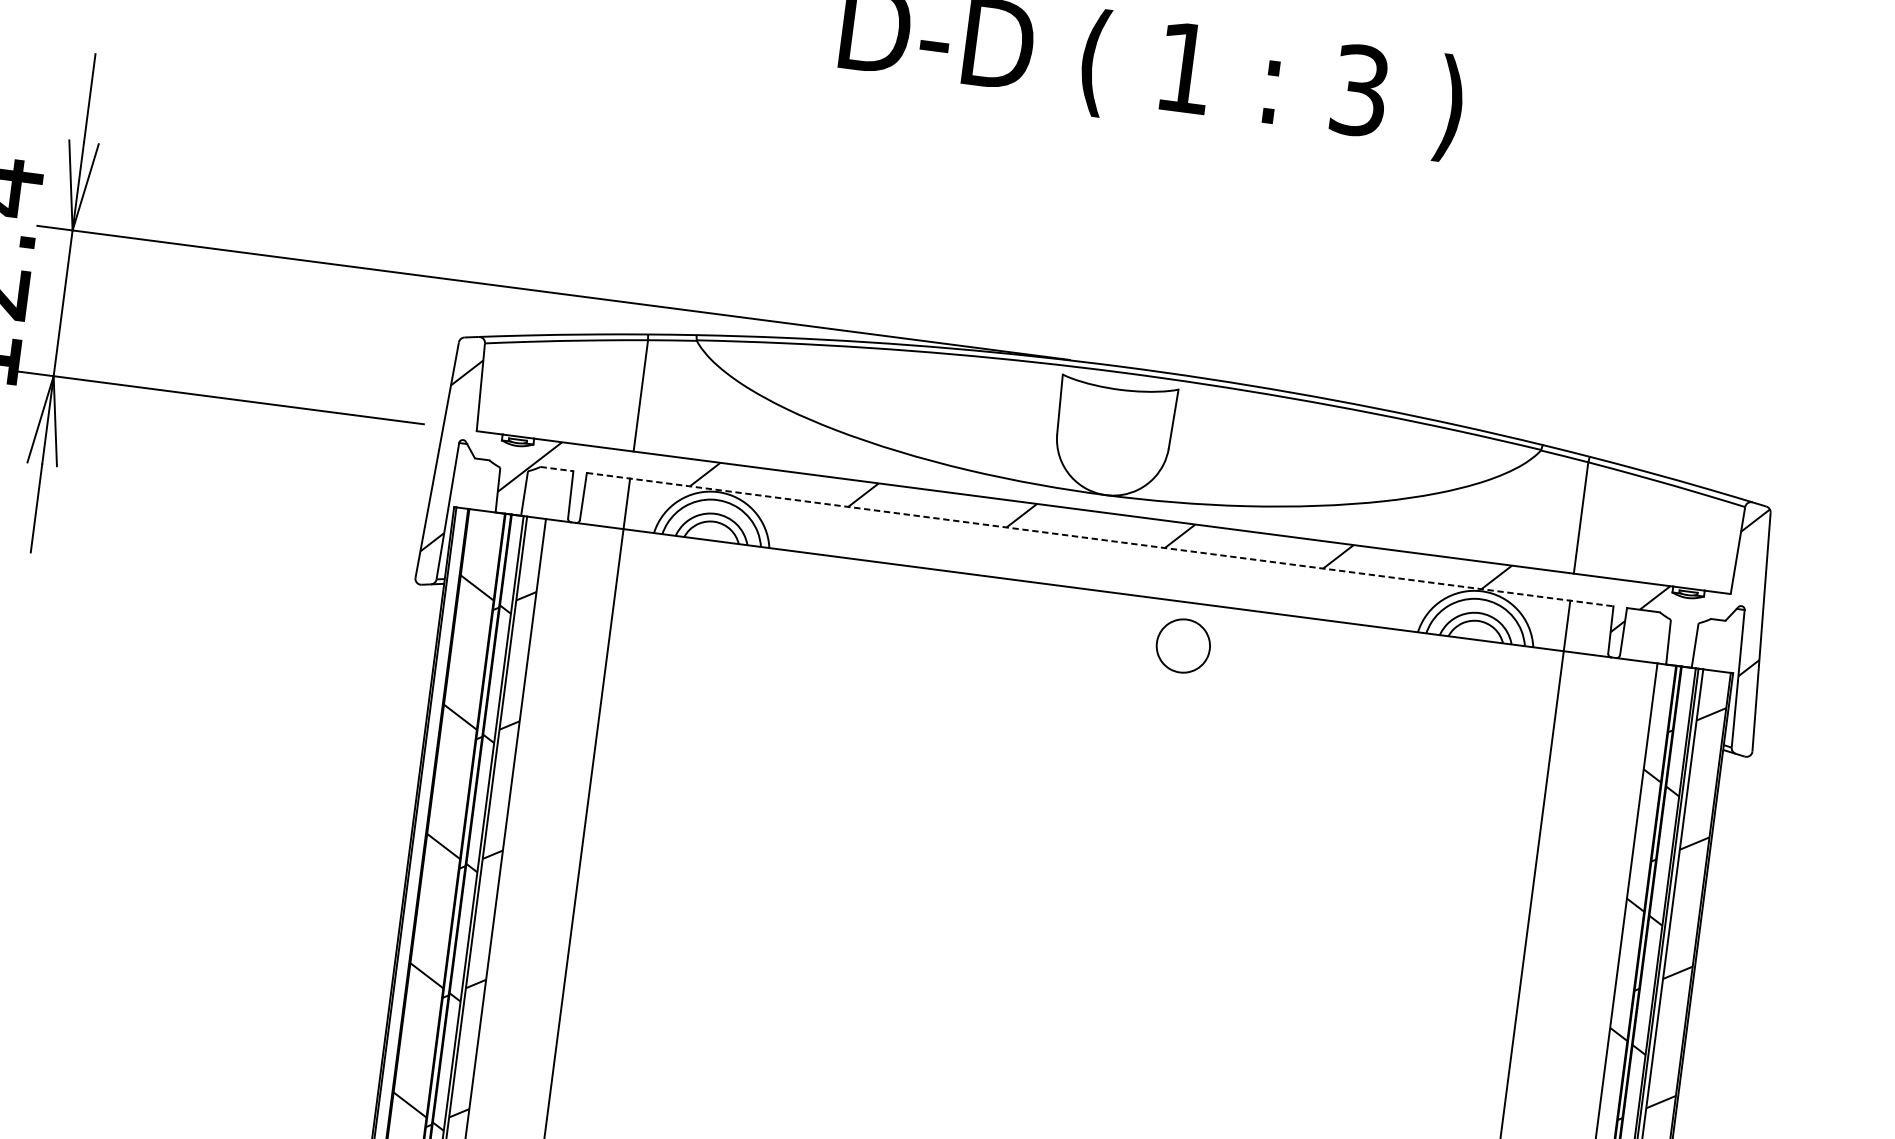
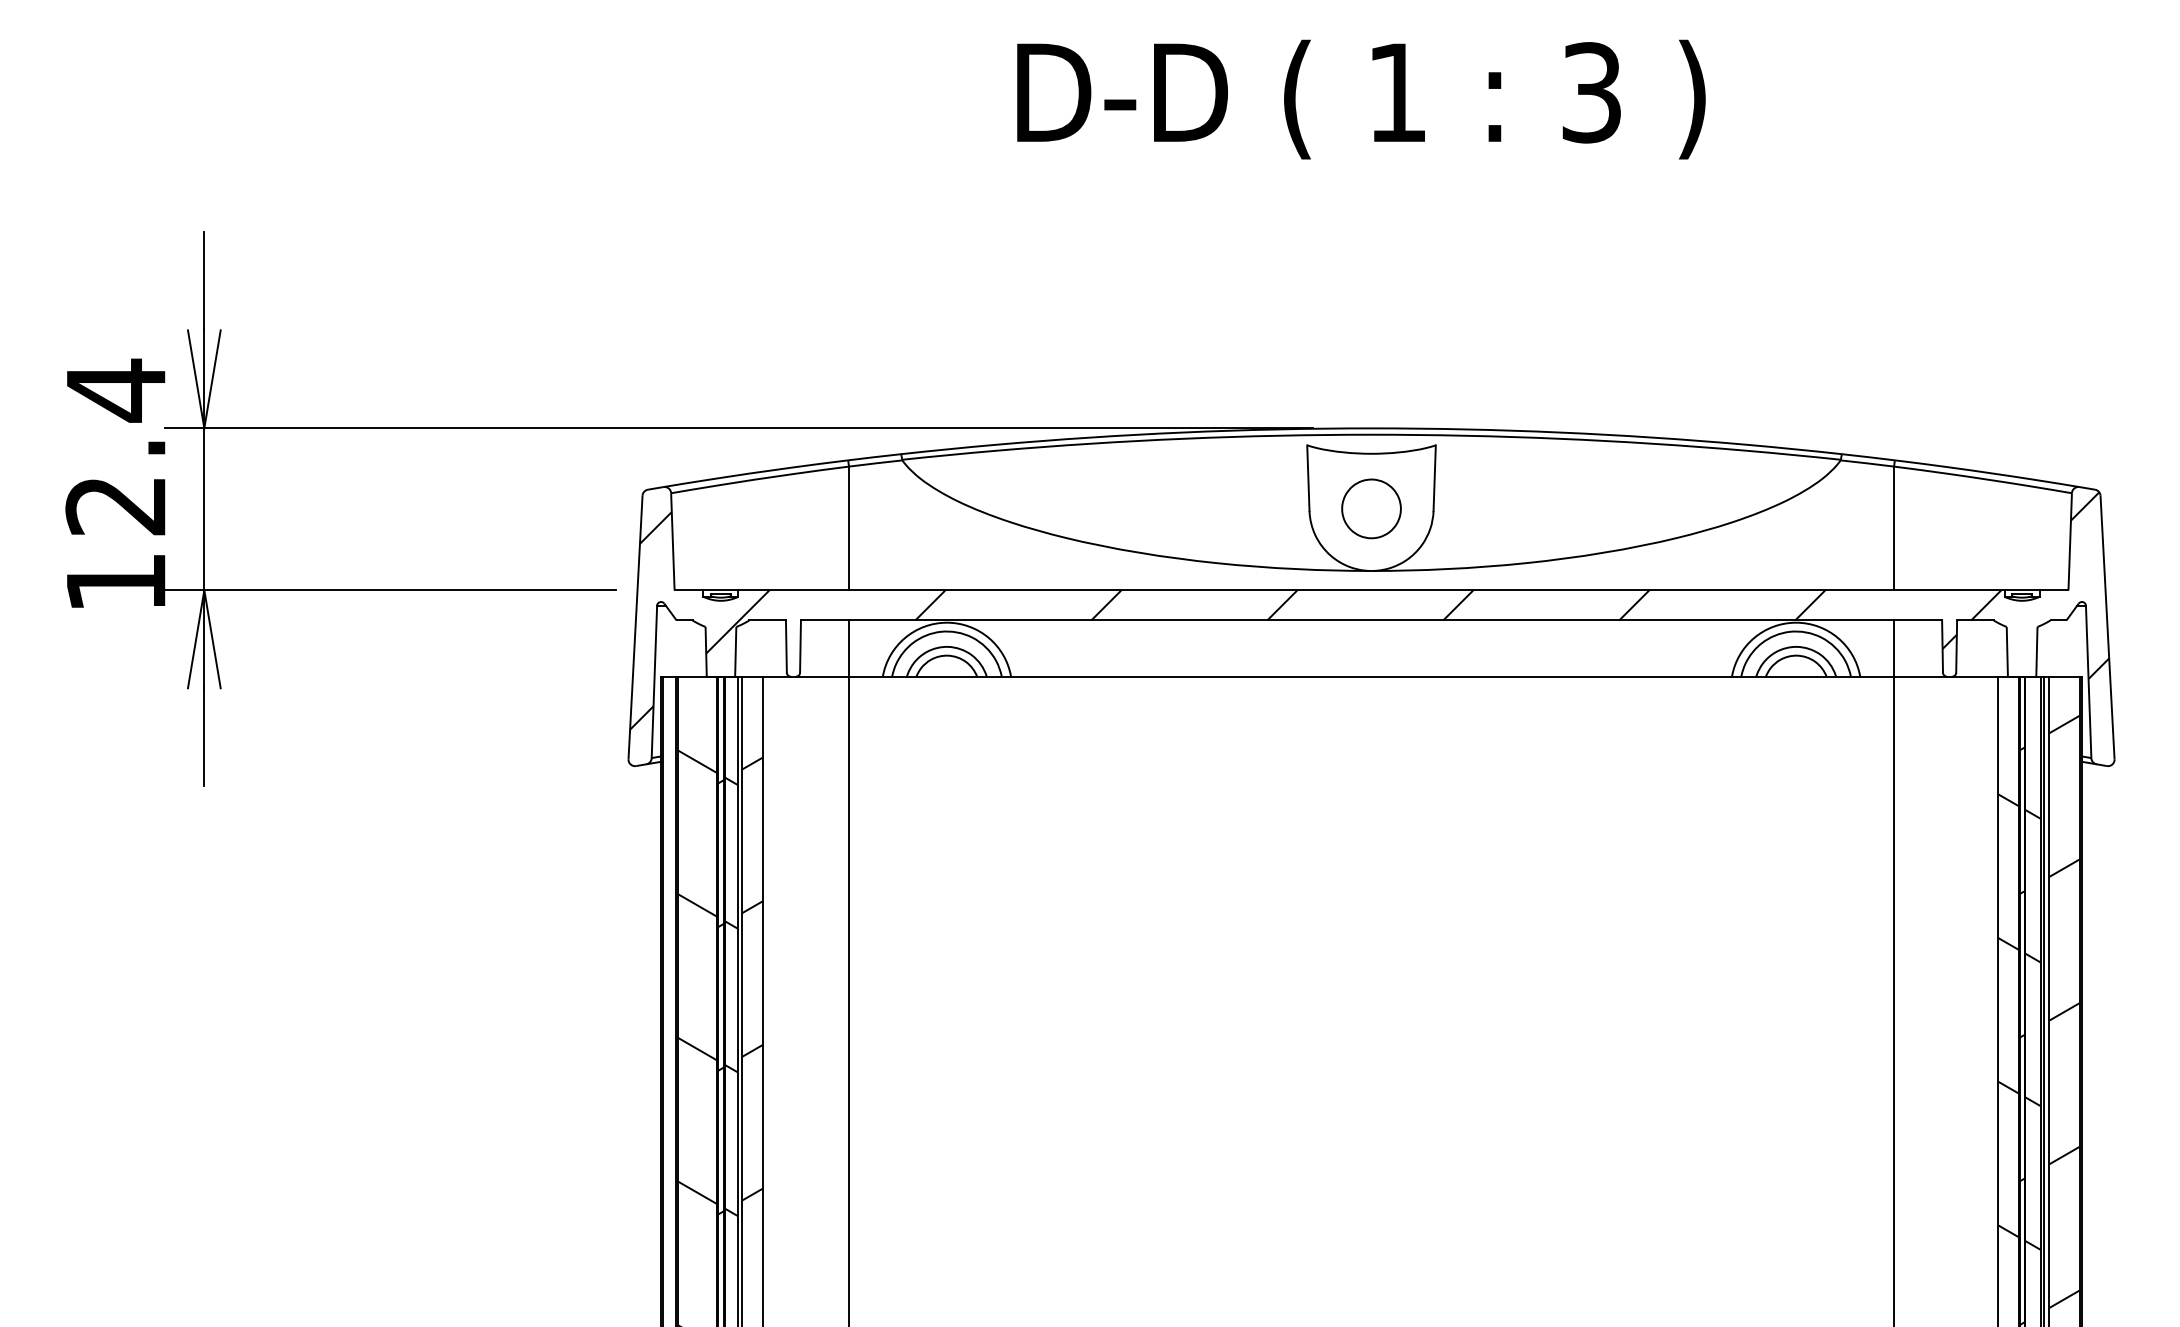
line: (557, 469) -> (768, 620), dashed -> solid
line: (1100, 539) -> (1371, 620), dashed -> solid
part: (1183, 645) -> (1371, 508), moved

